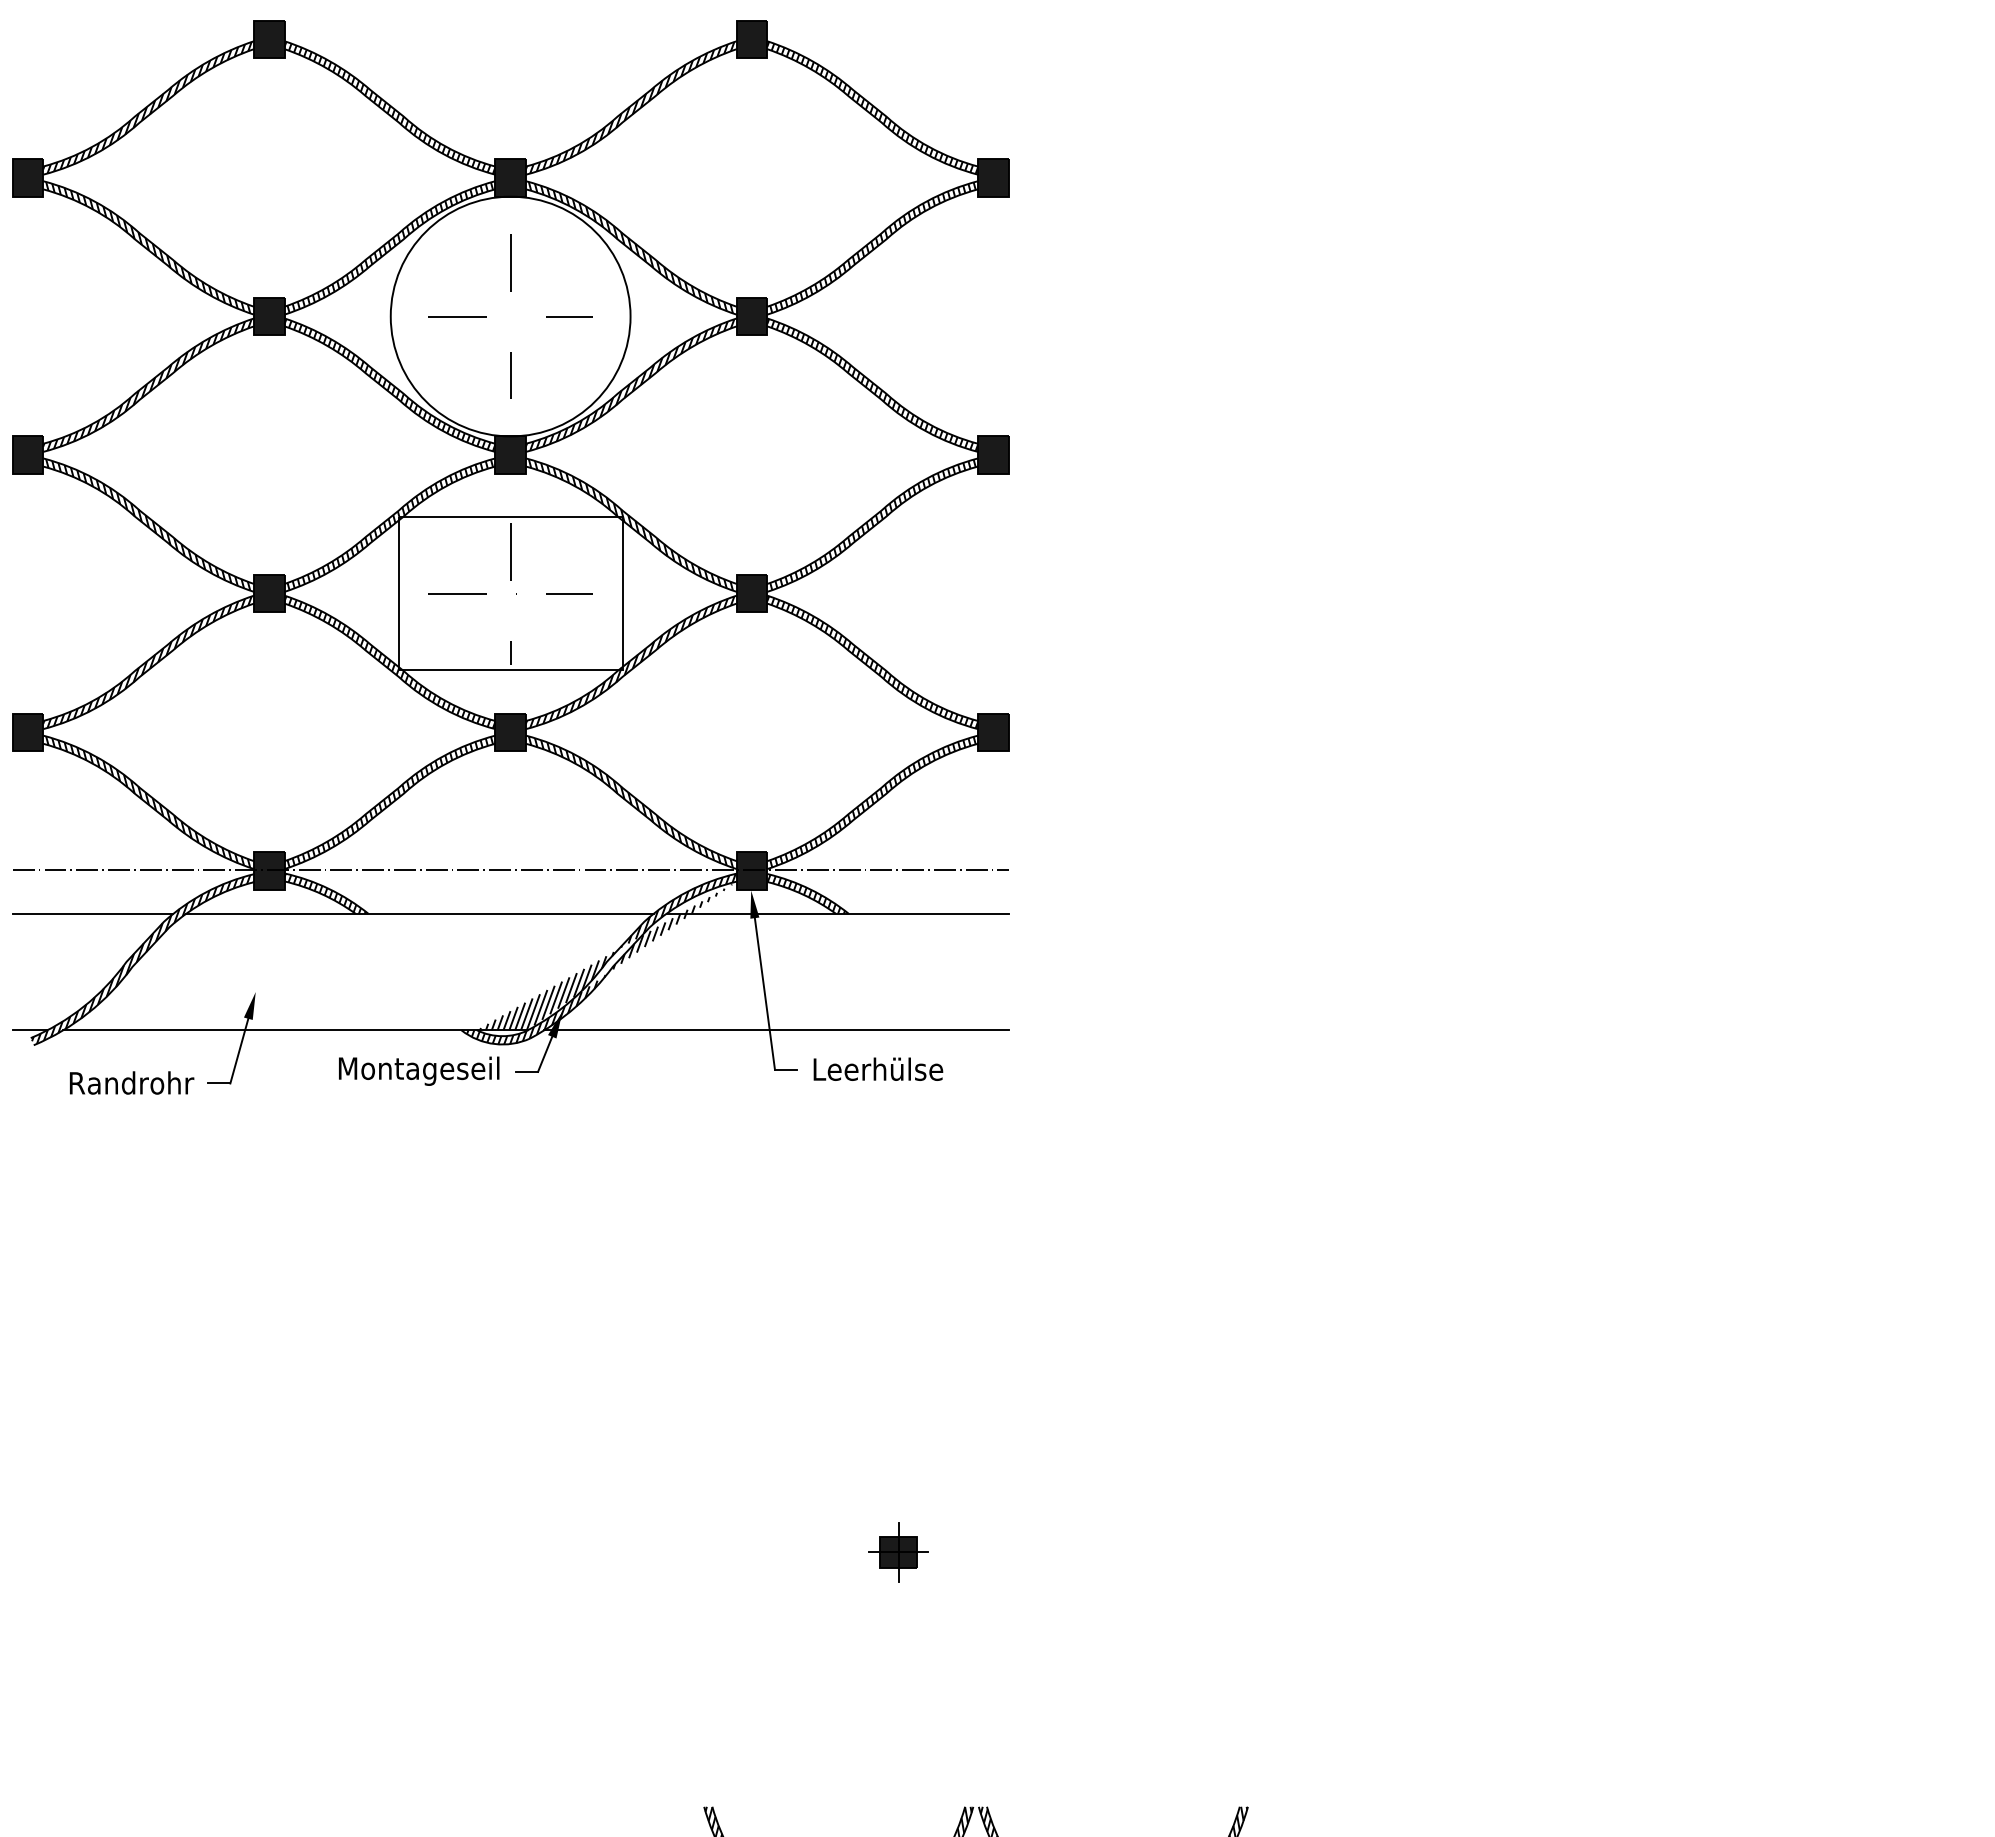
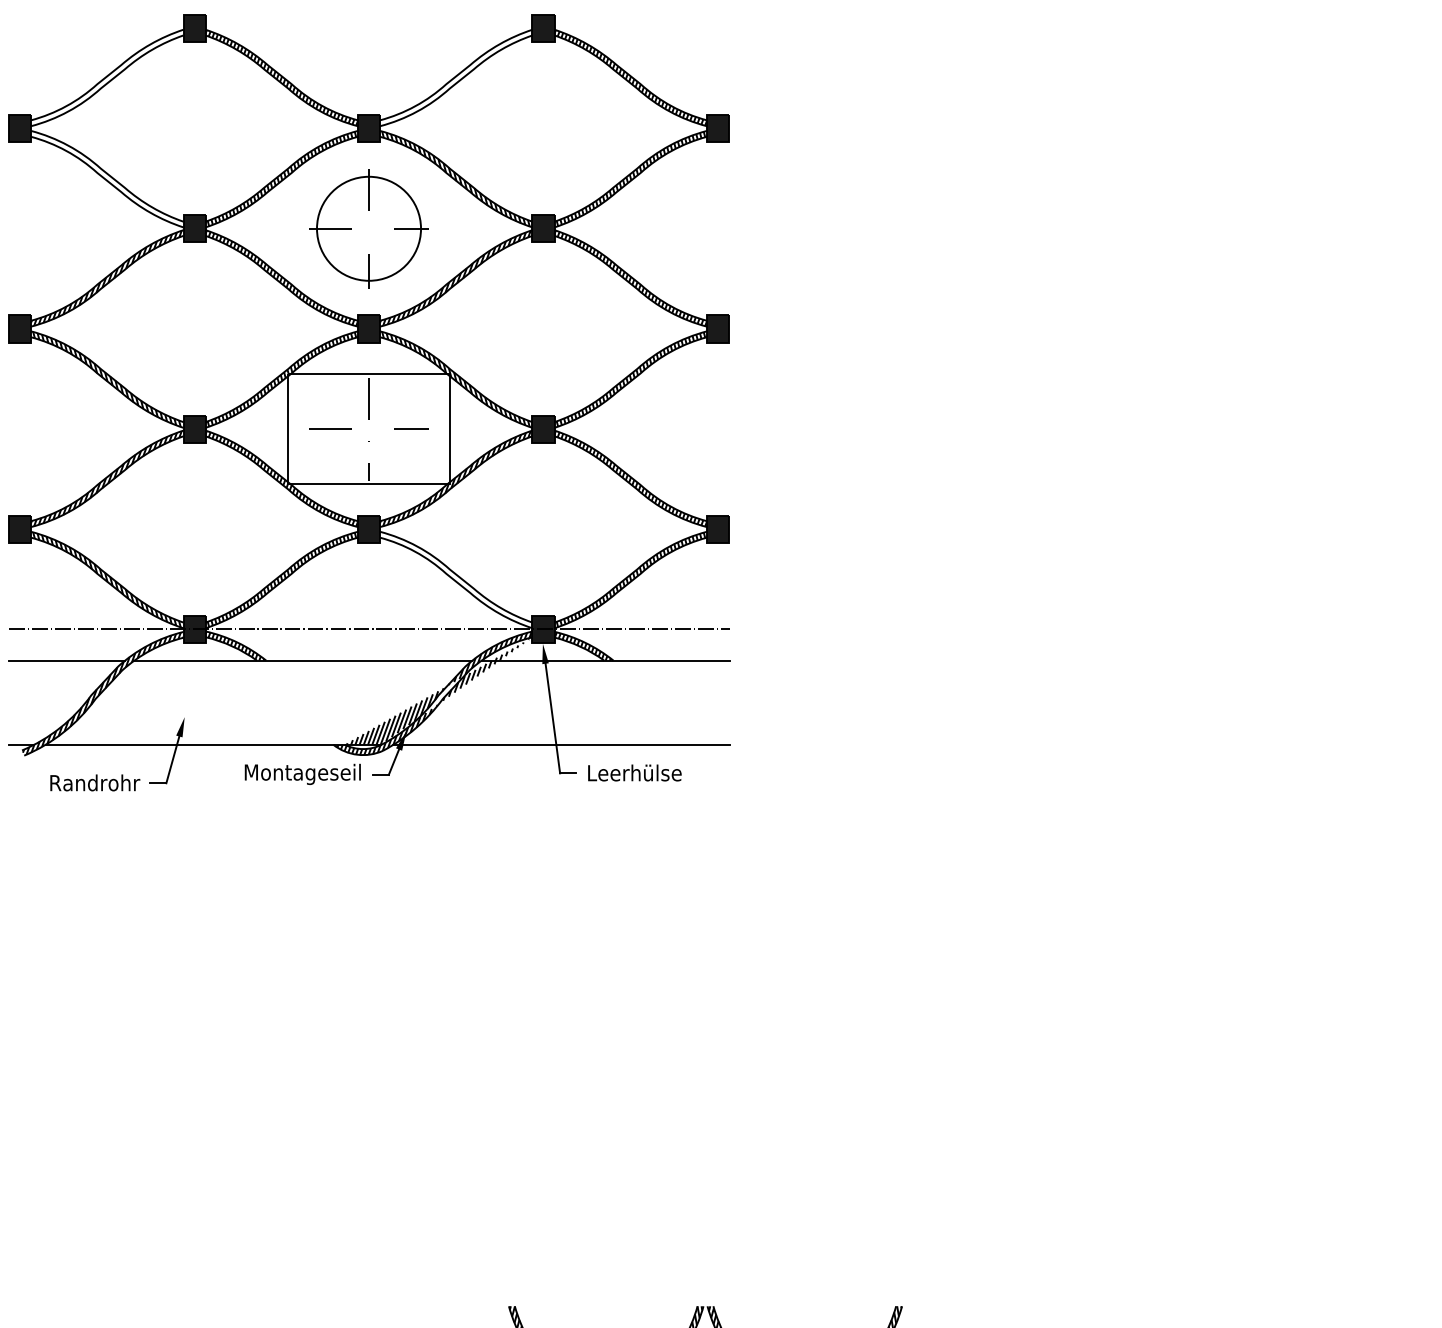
hatch: (147, 107) -> (106, 77), removed
hatch: (629, 107) -> (454, 77), removed
hatch: (148, 247) -> (107, 178), removed
circle: (510, 316) -> (368, 228), size x0.6
hatch: (630, 801) -> (455, 579), removed
part: (898, 1552) -> (649, 1122), removed

